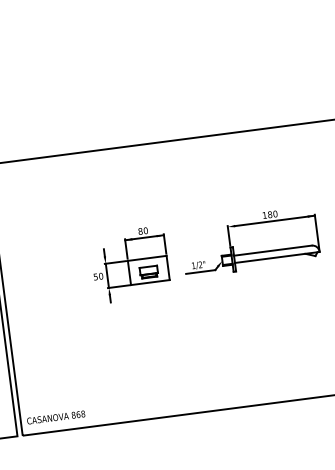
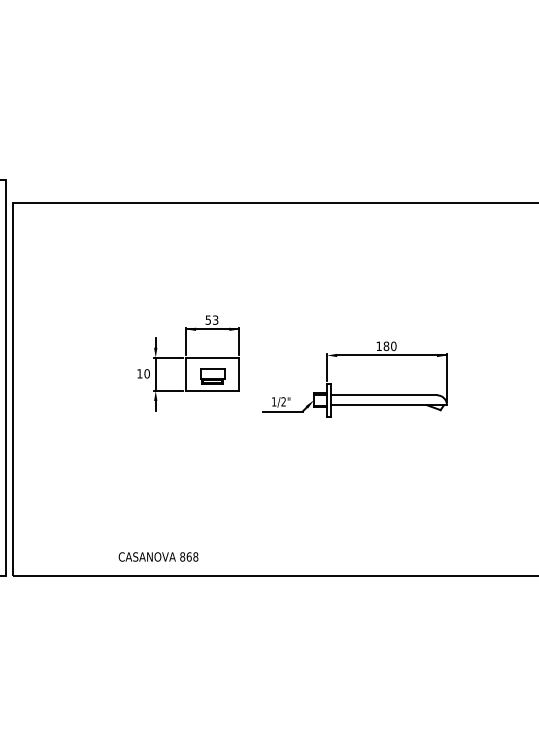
text: (142, 230) -> (211, 319), 80 -> 53
part: (251, 252) -> (354, 394), moved
text: (95, 276) -> (139, 373), 50 -> 10
text: (56, 417) -> (158, 556), moved

